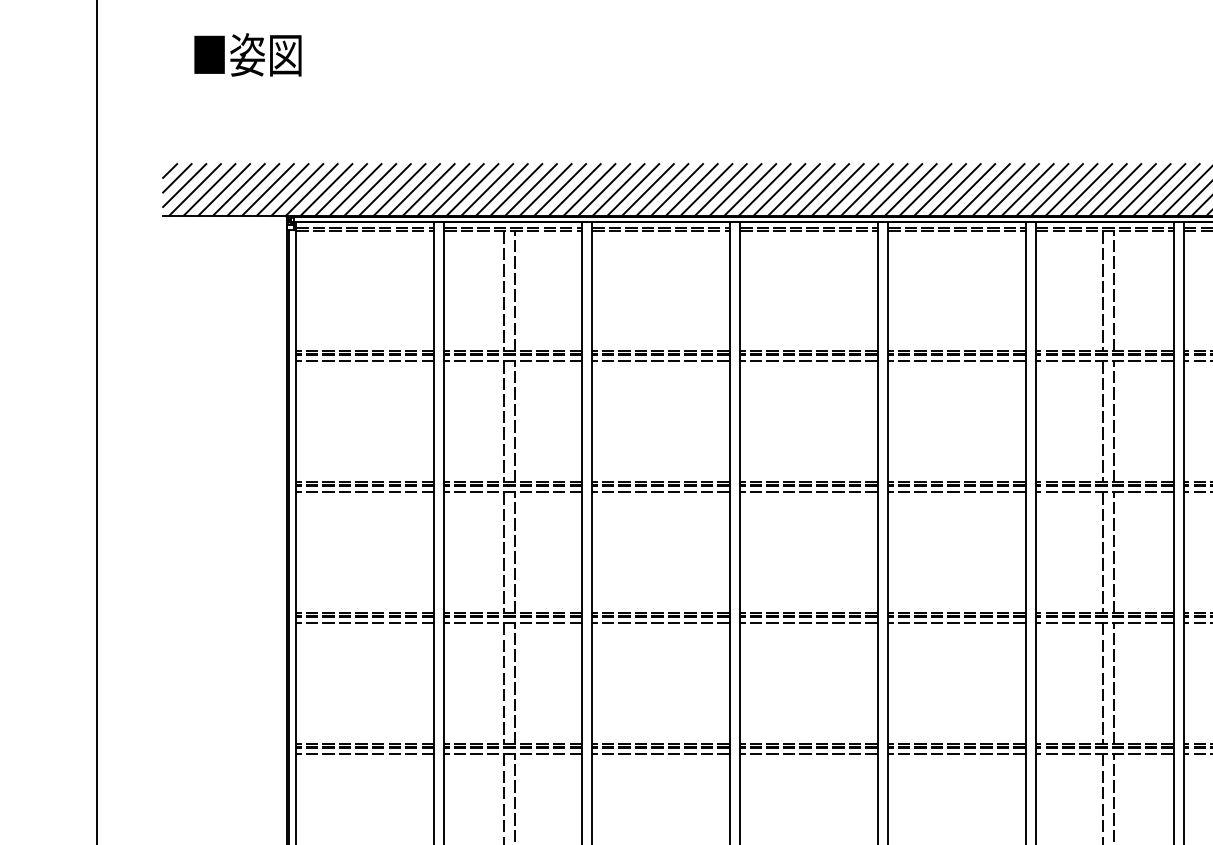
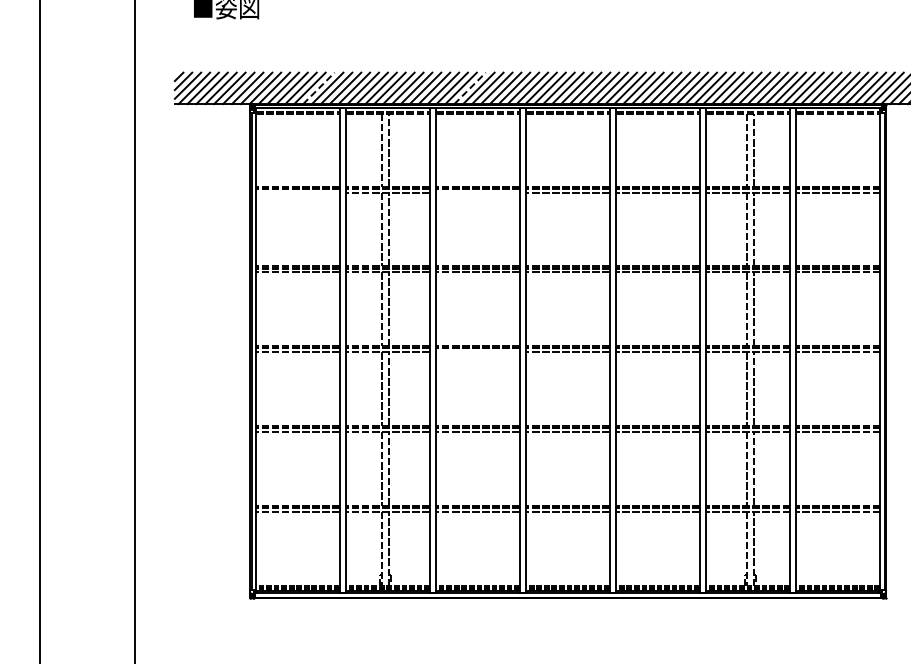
line: (400, 190) -> (319, 88), solid -> dashed
line: (648, 190) -> (470, 88), solid -> dashed
line: (364, 360) -> (297, 192), removed
line: (660, 360) -> (477, 192), removed
line: (660, 623) -> (477, 352), removed

